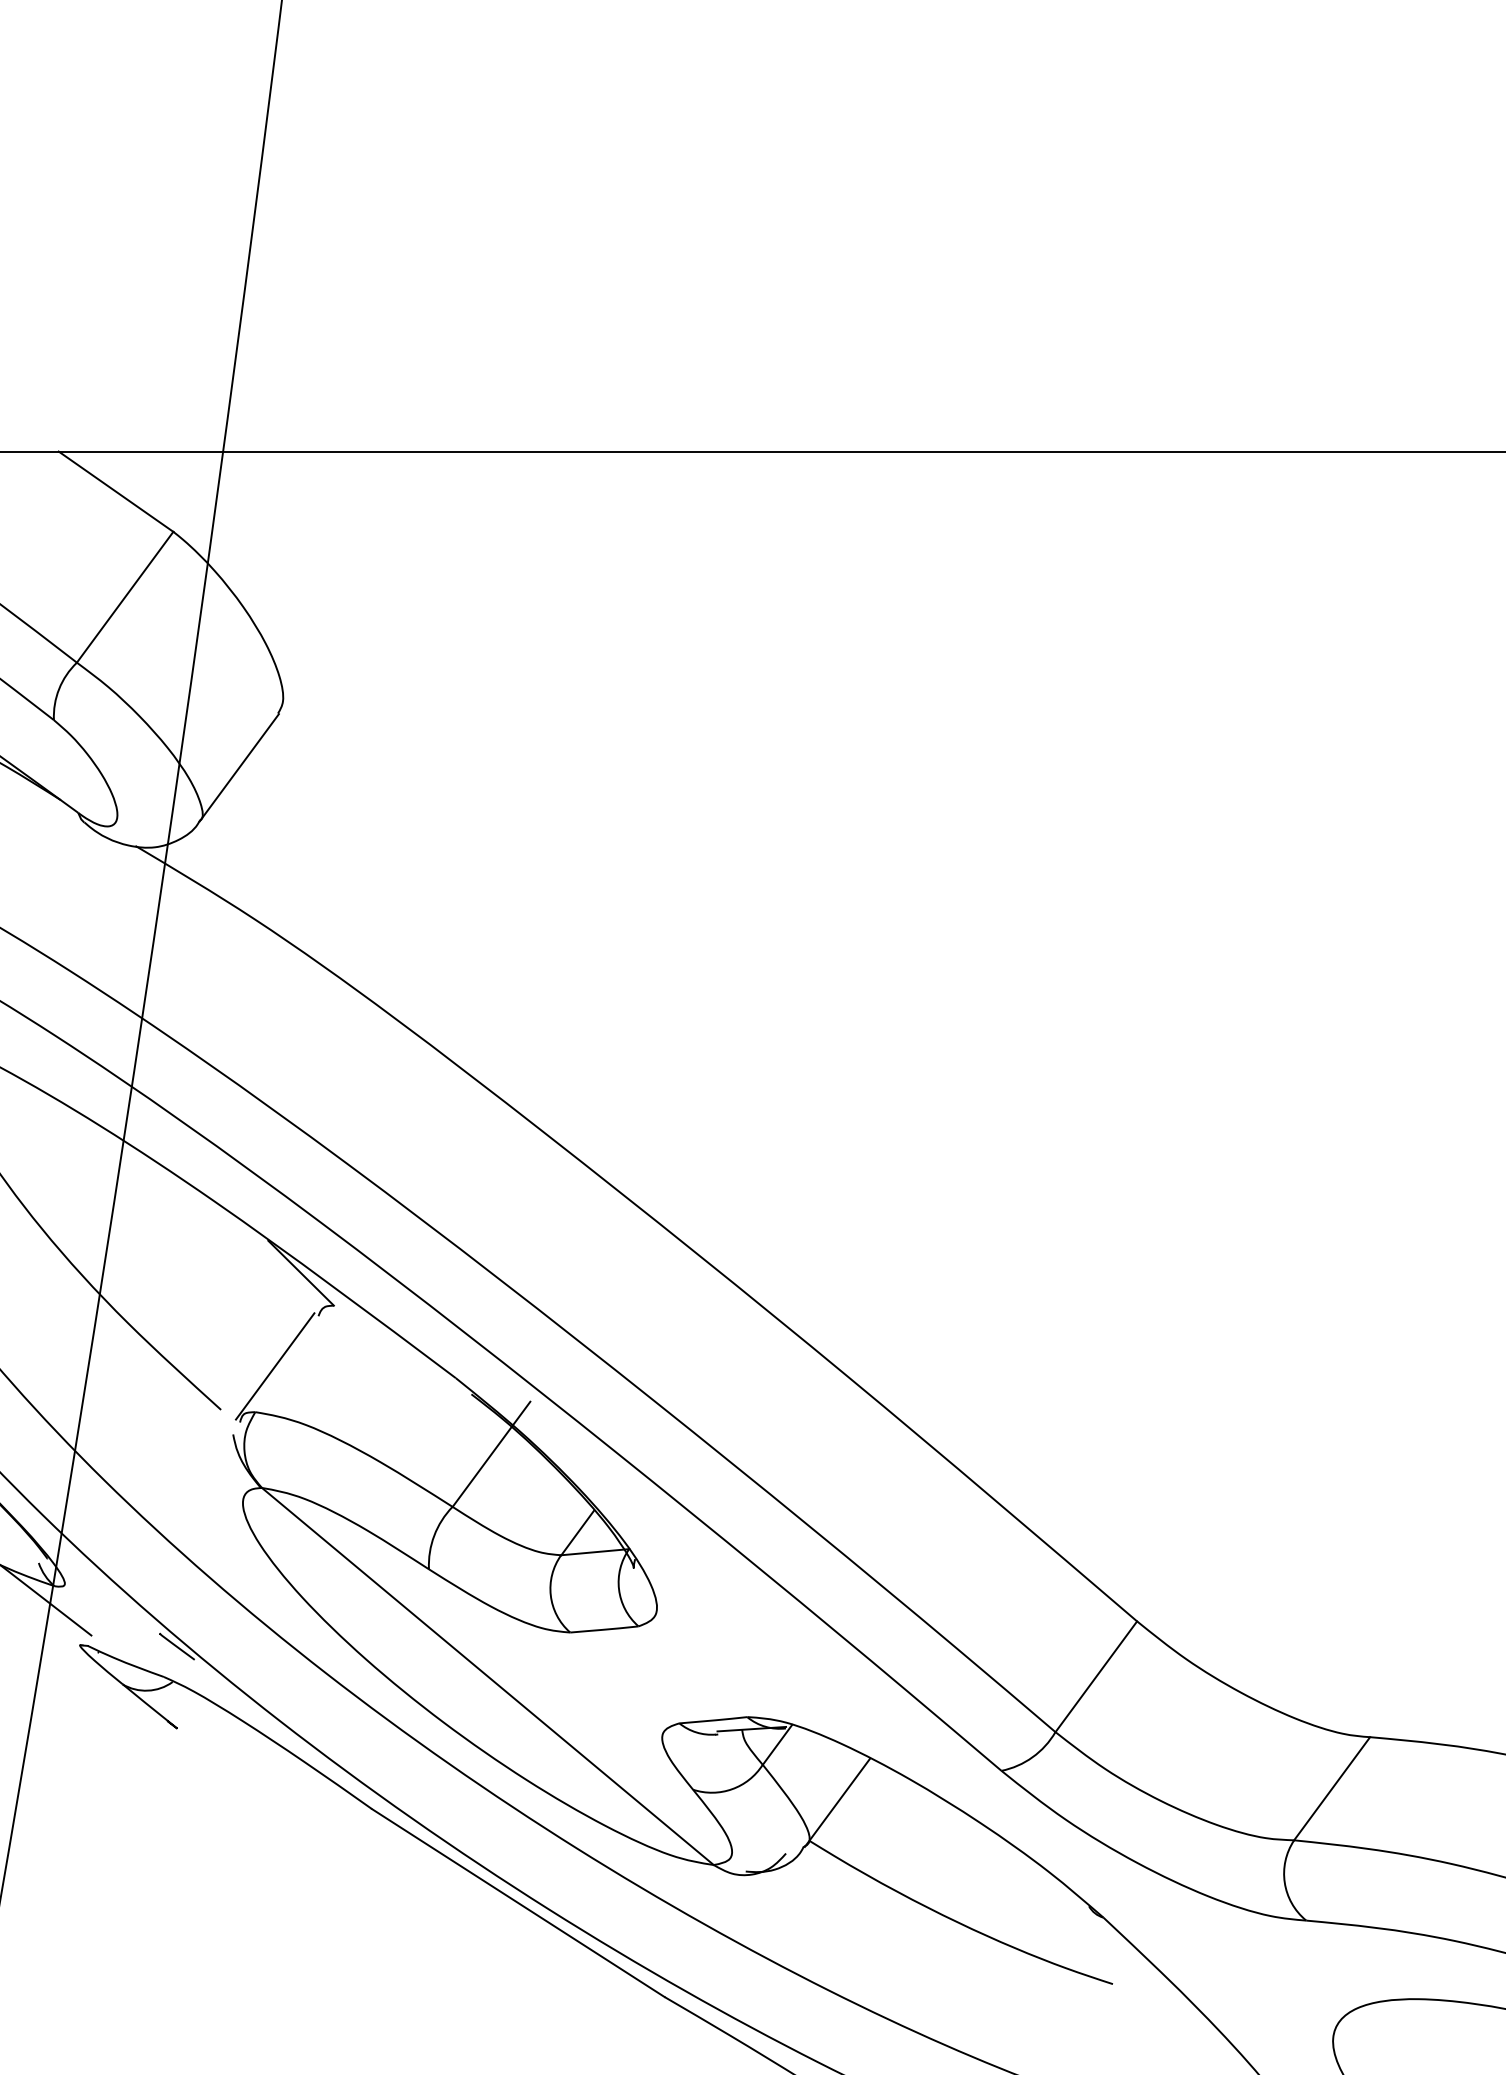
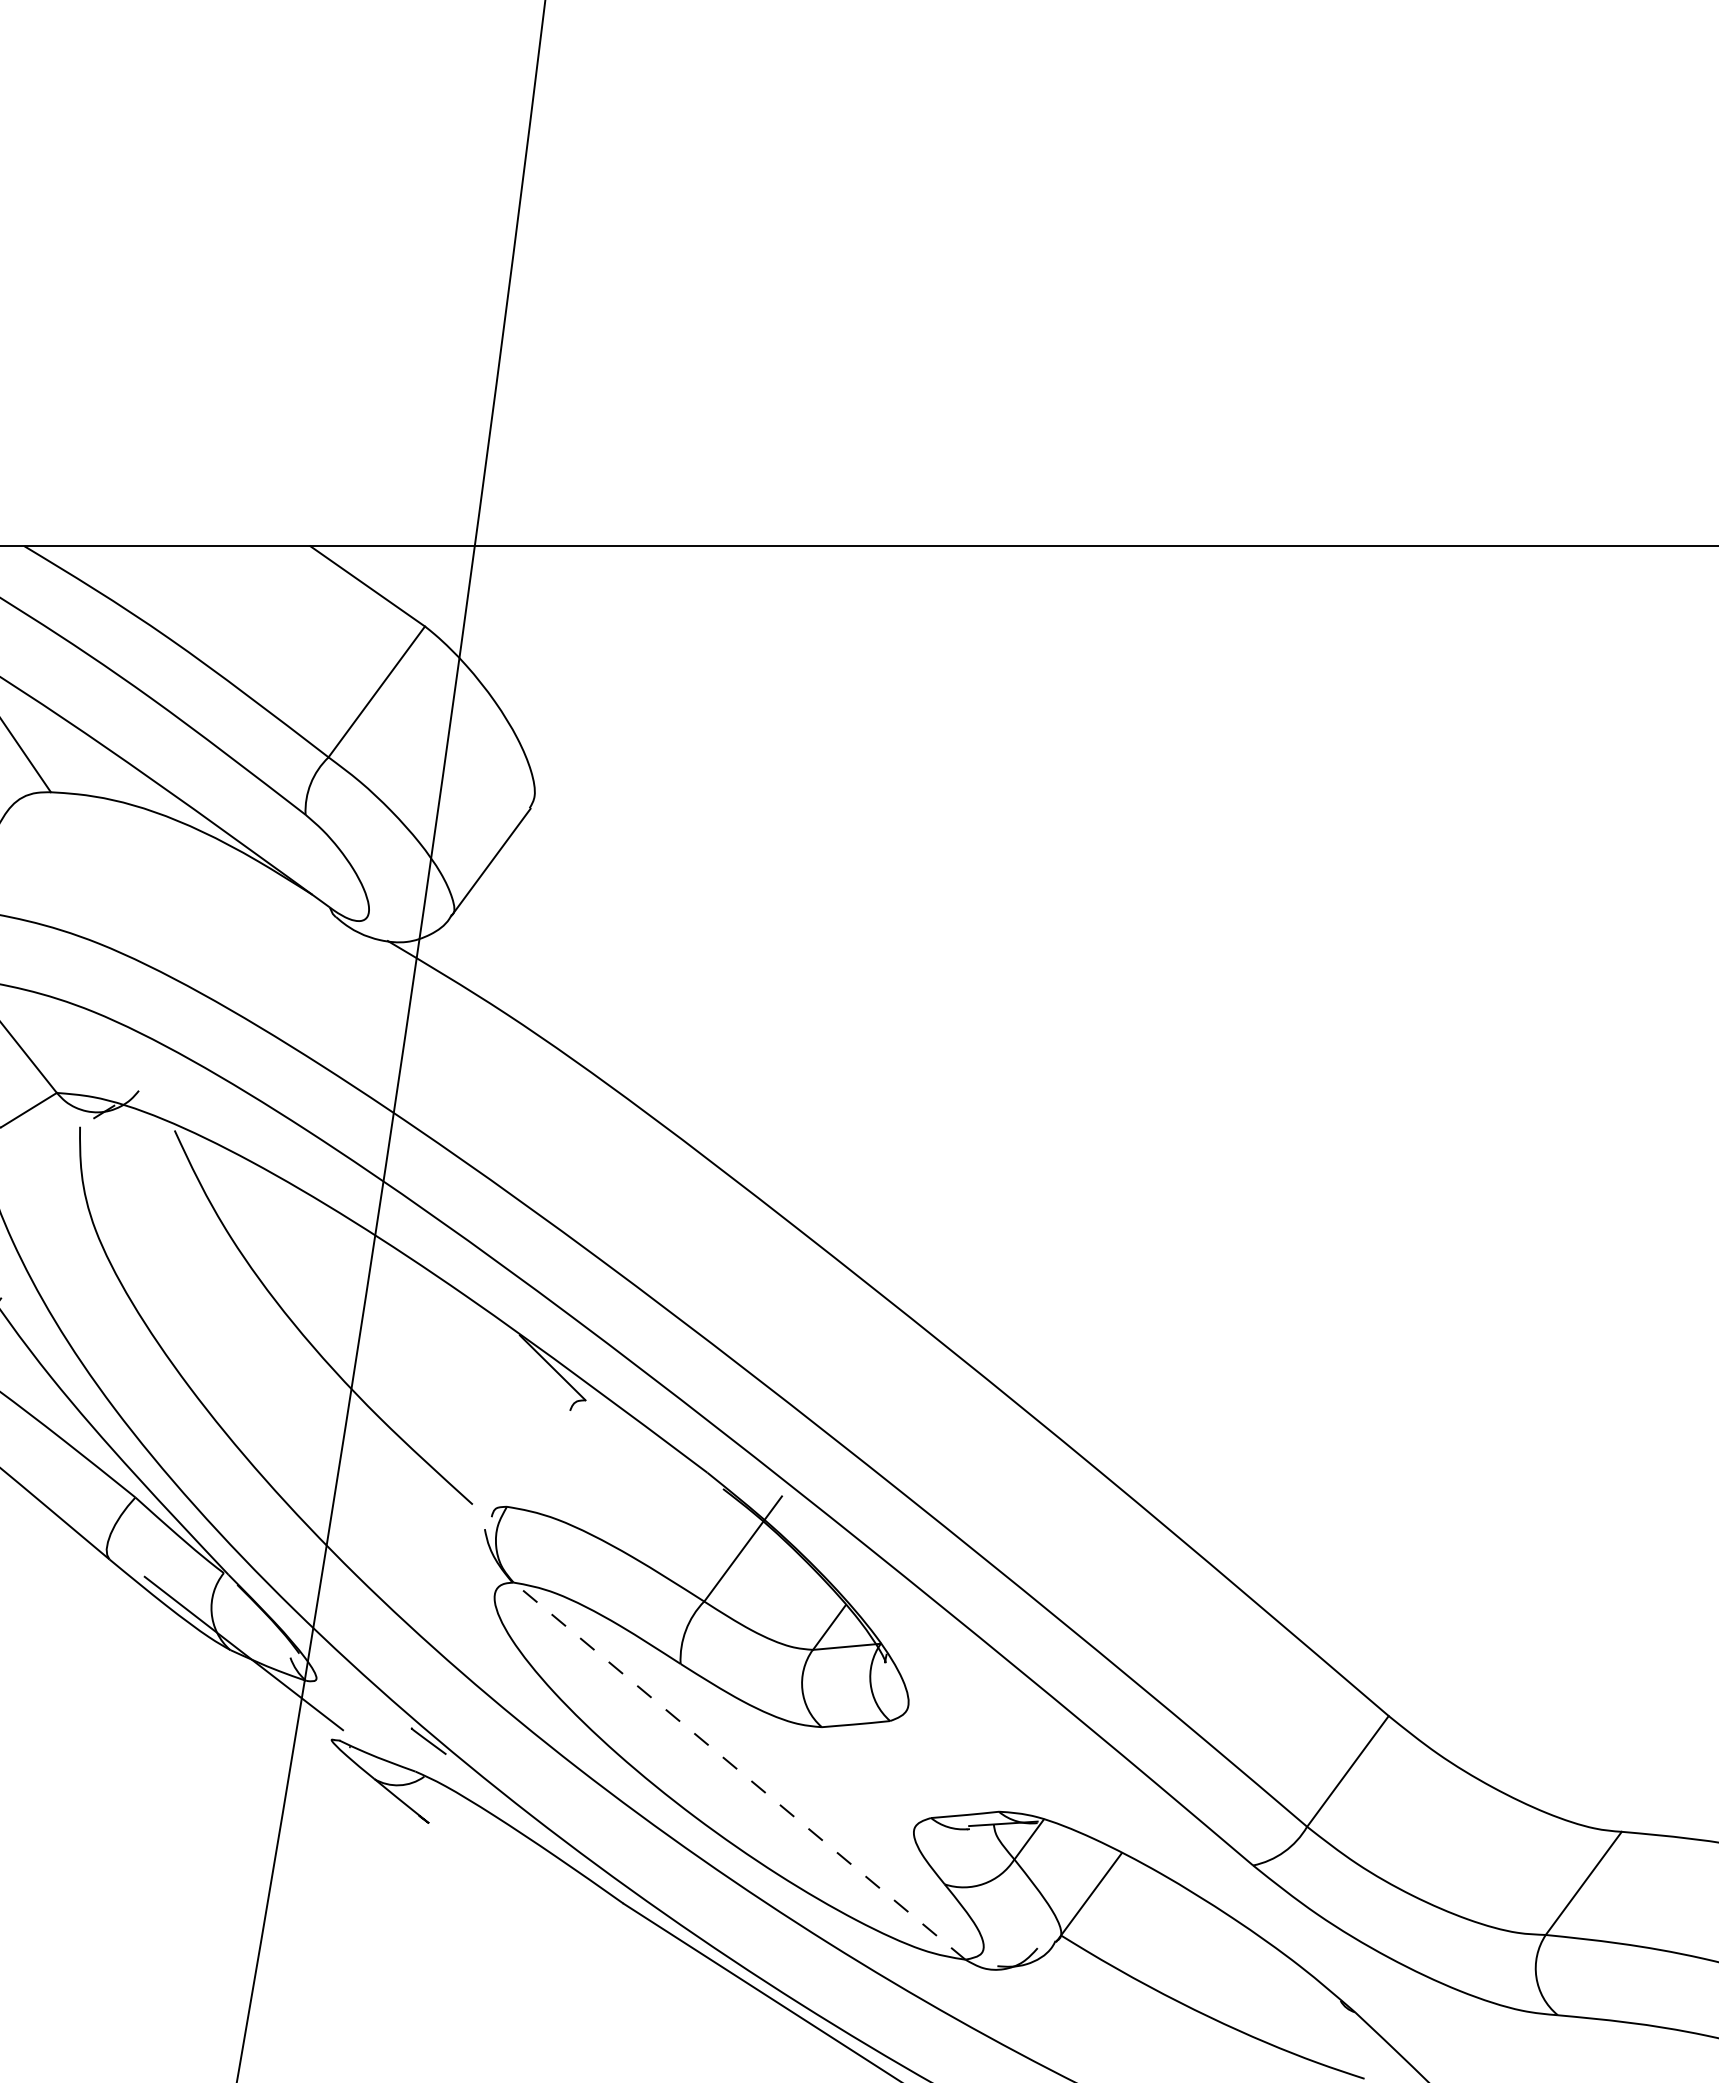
line: (274, 1365) -> (526, 1460), removed
line: (487, 1675) -> (739, 1770), solid -> dashed

